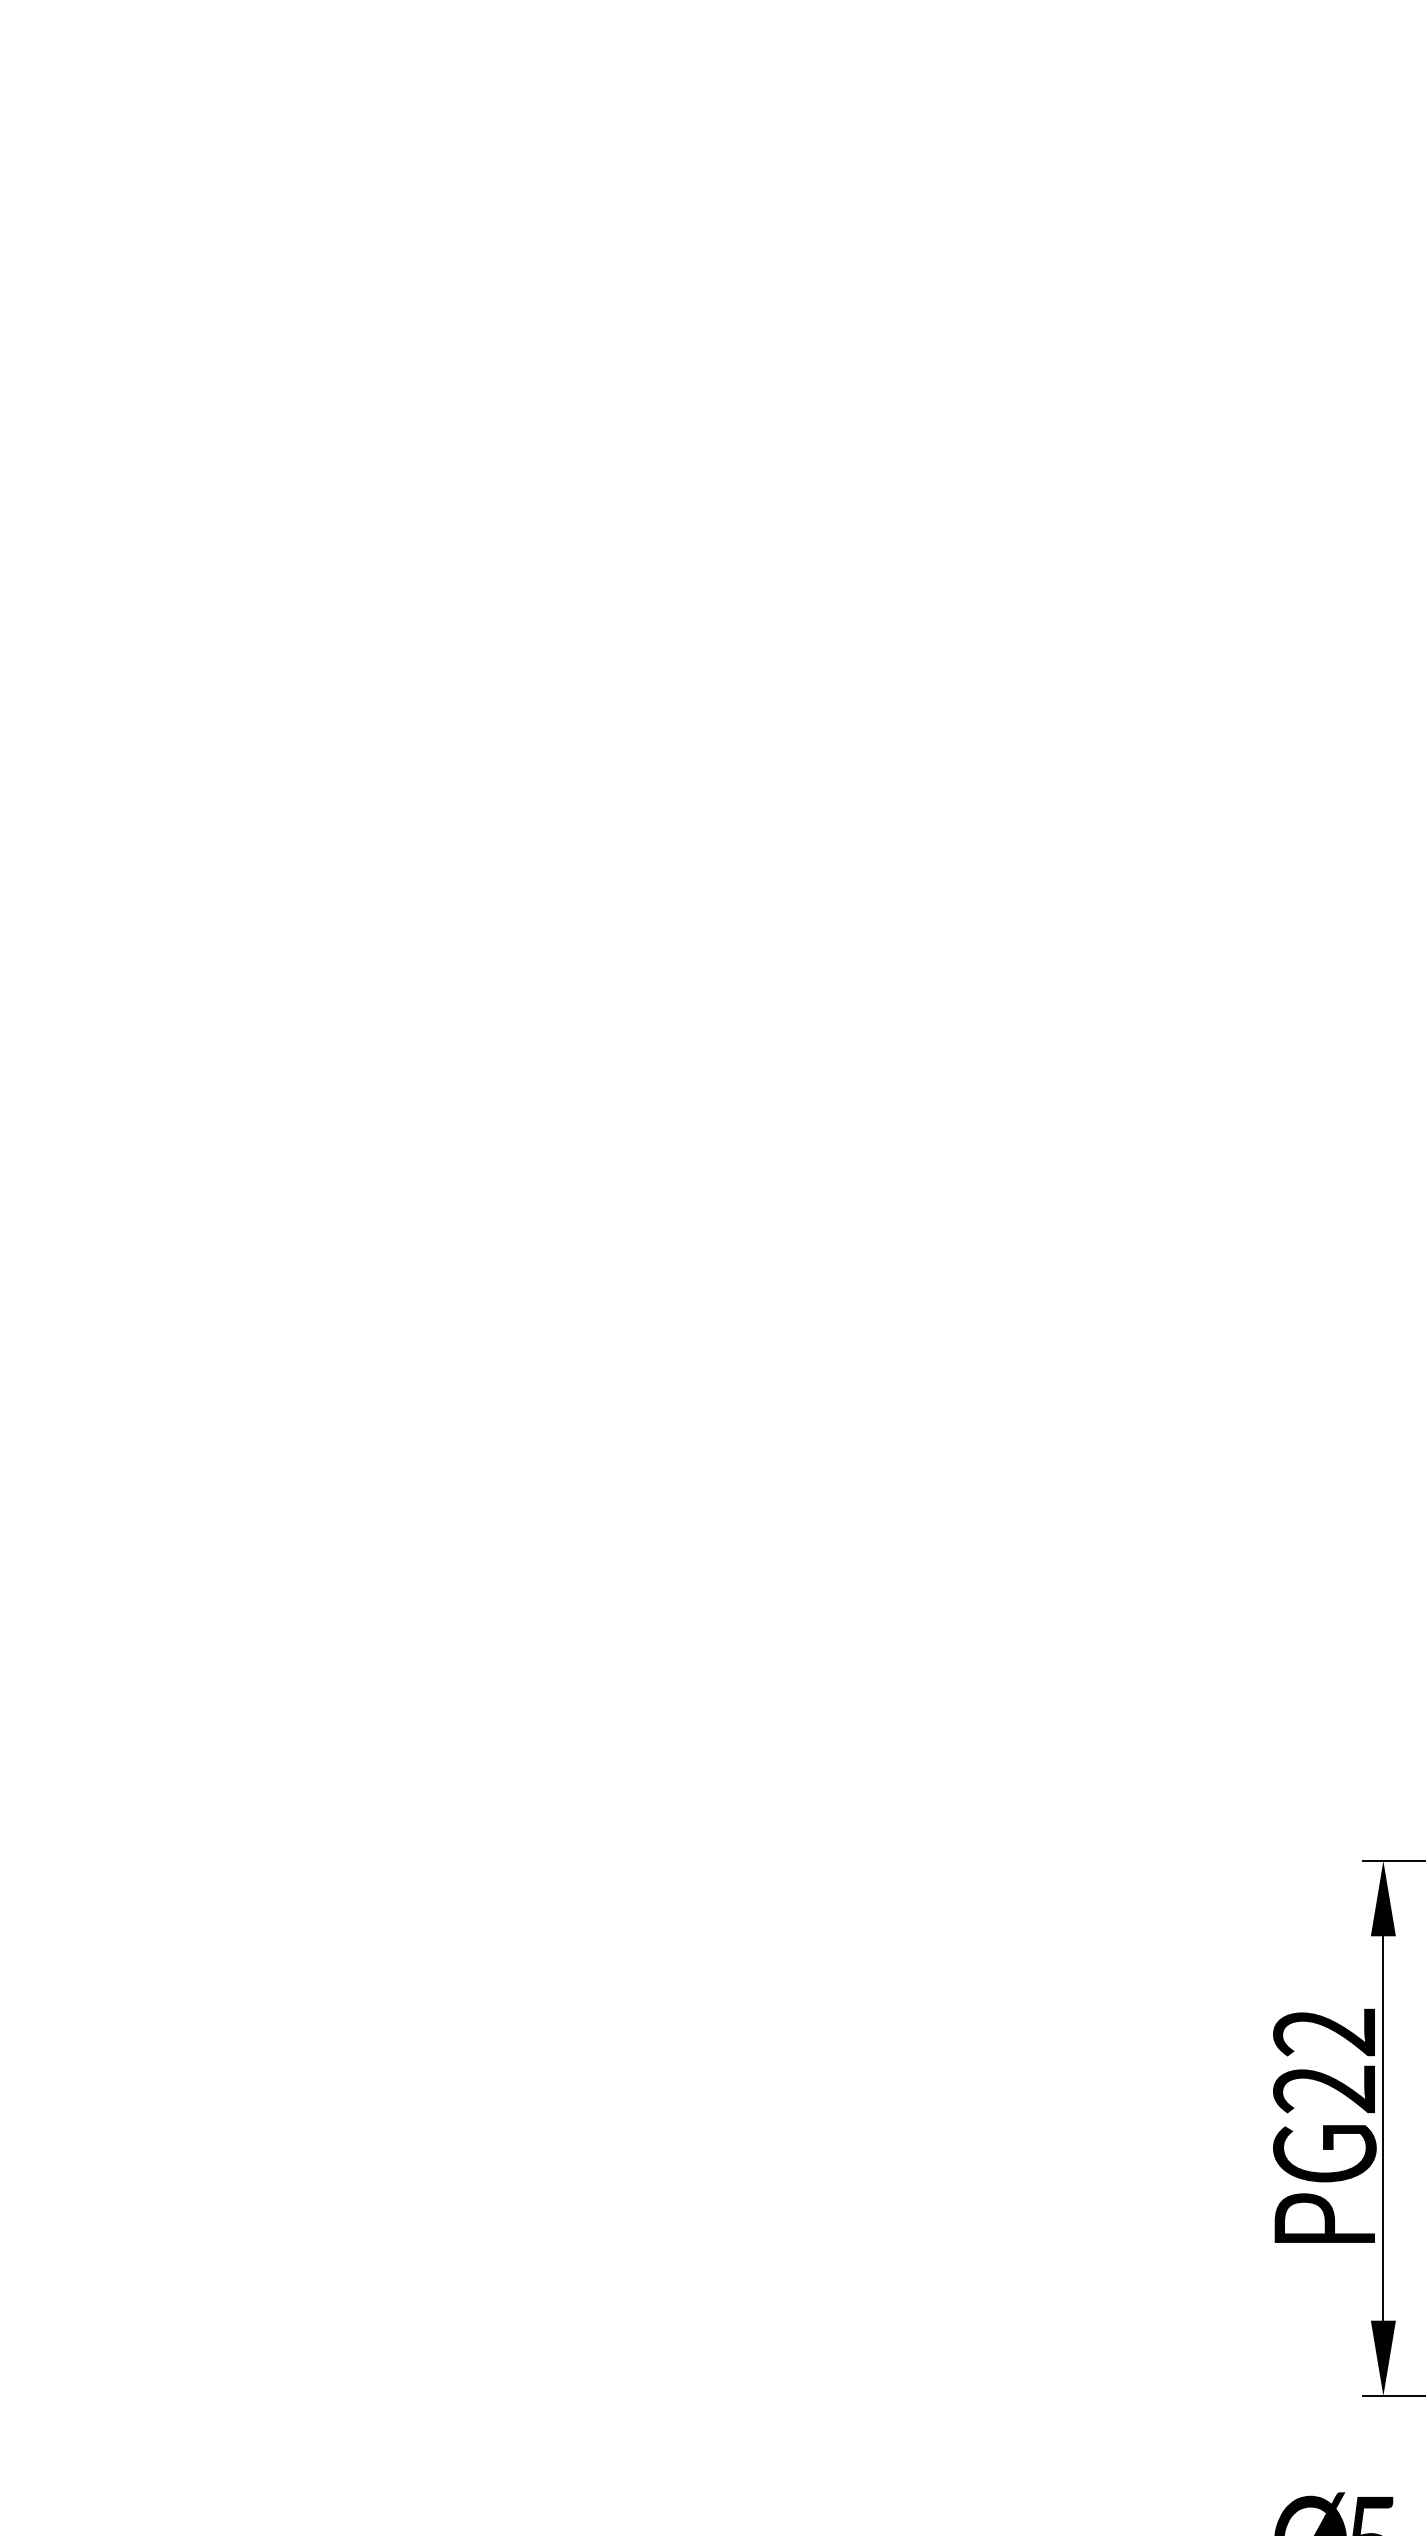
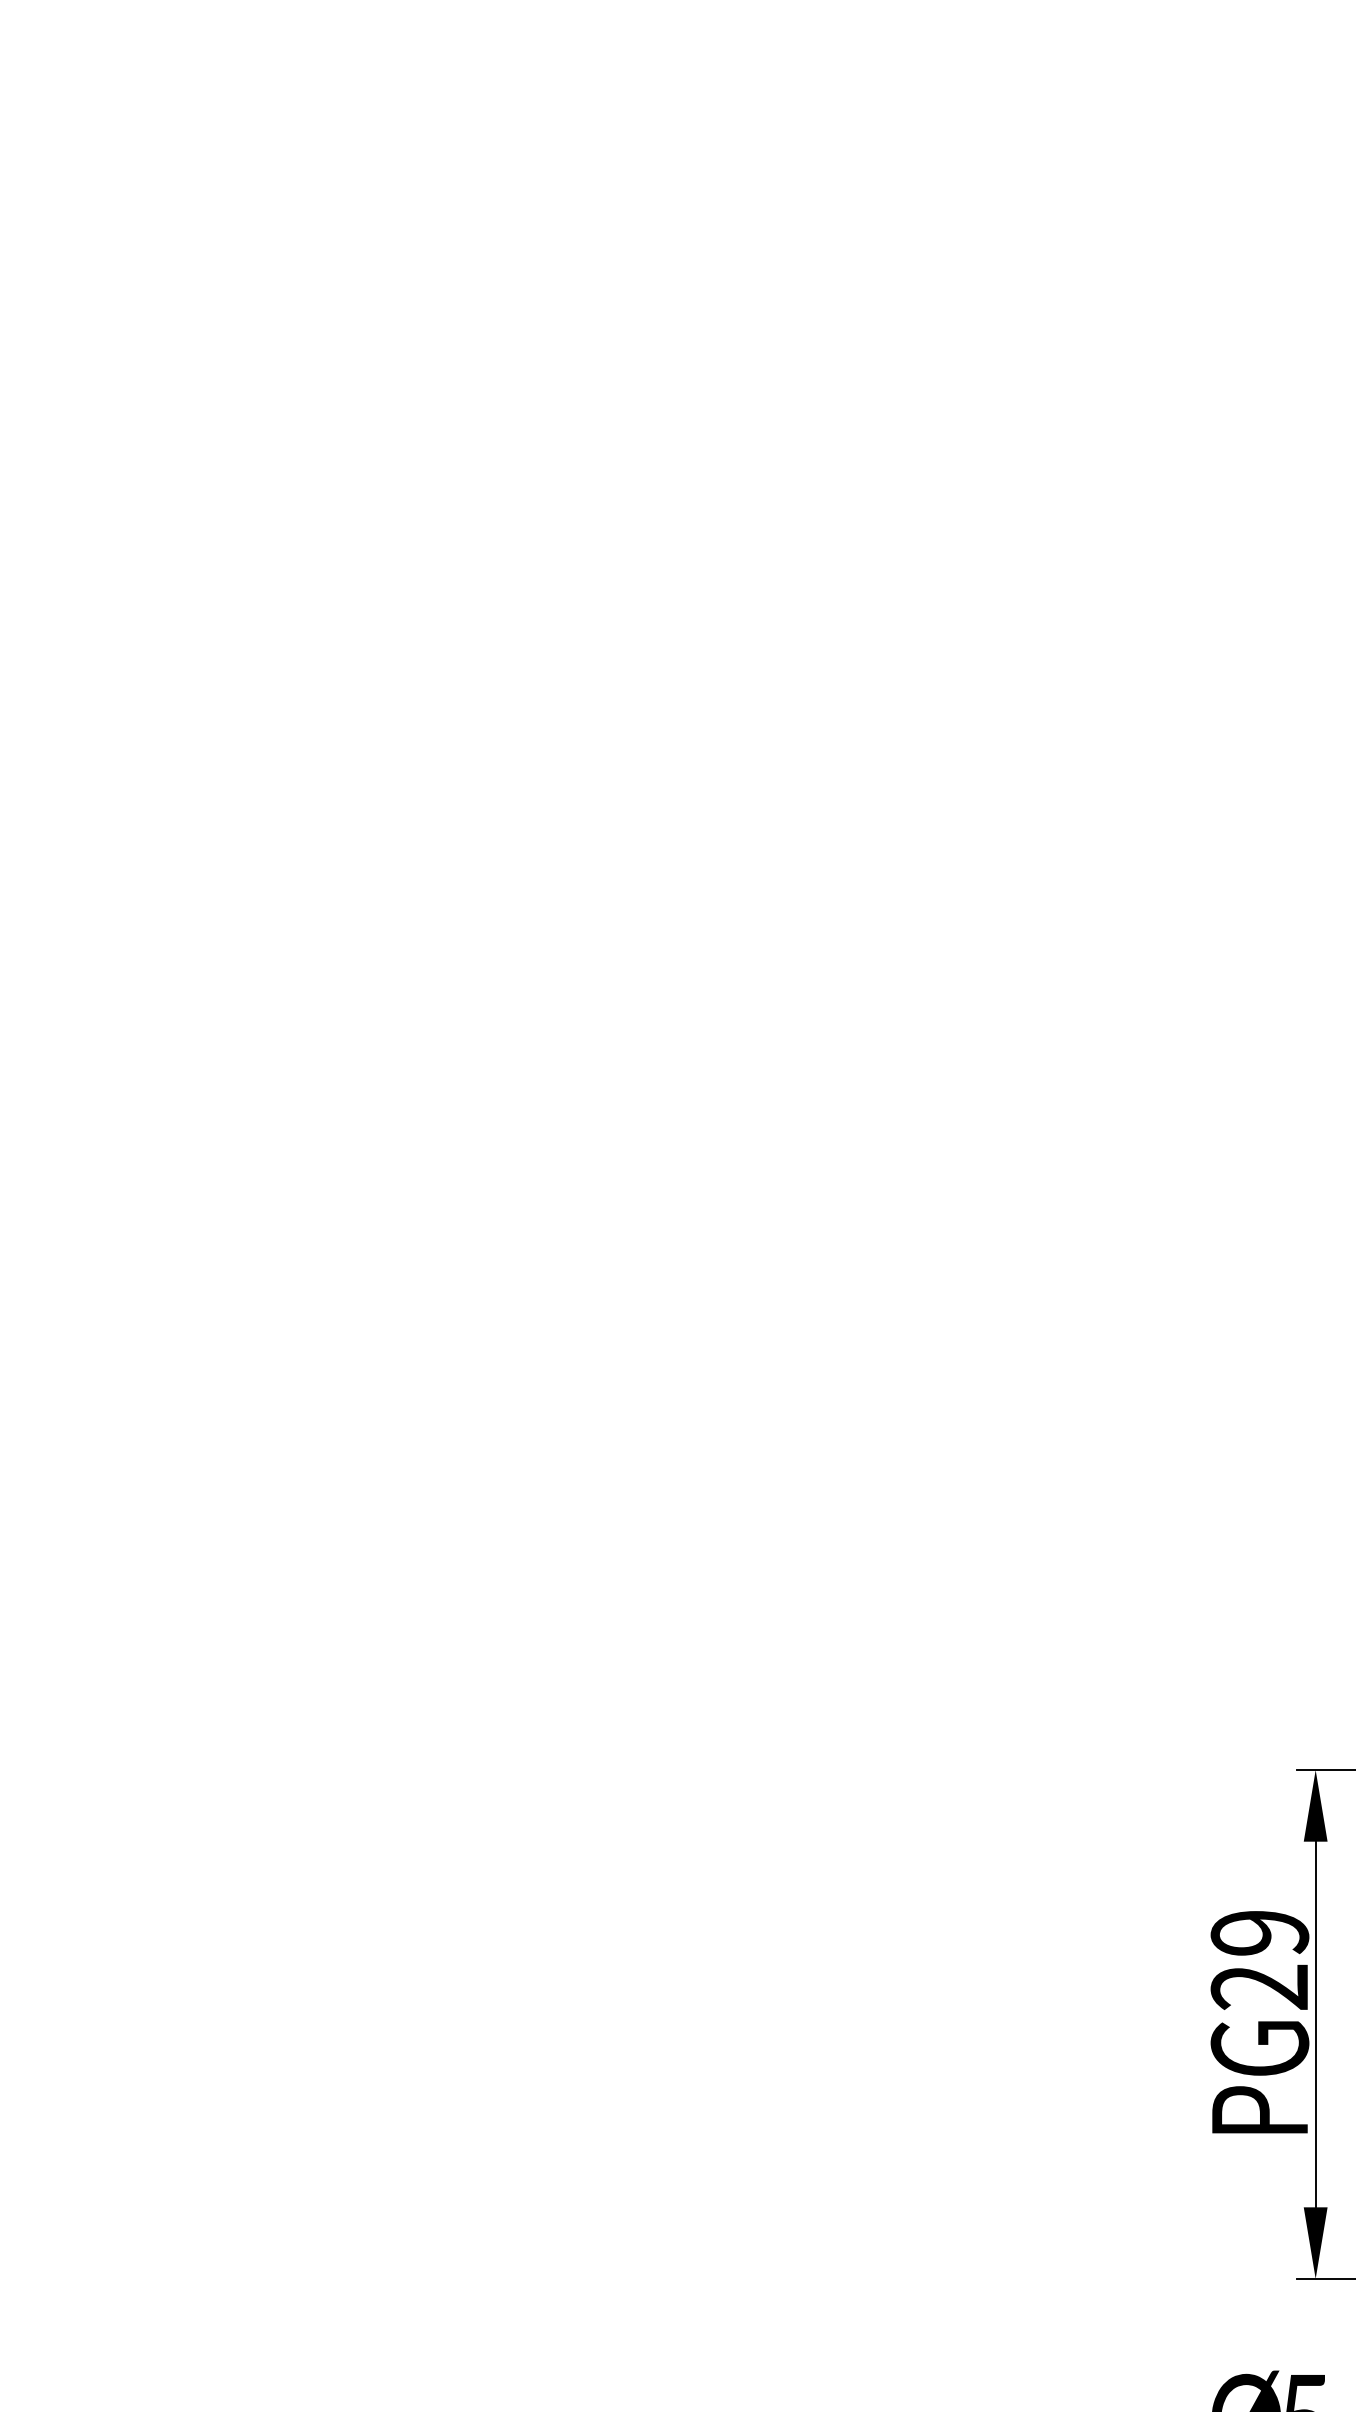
text: (1324, 2032) -> (1259, 1933), PG22 -> PG29

